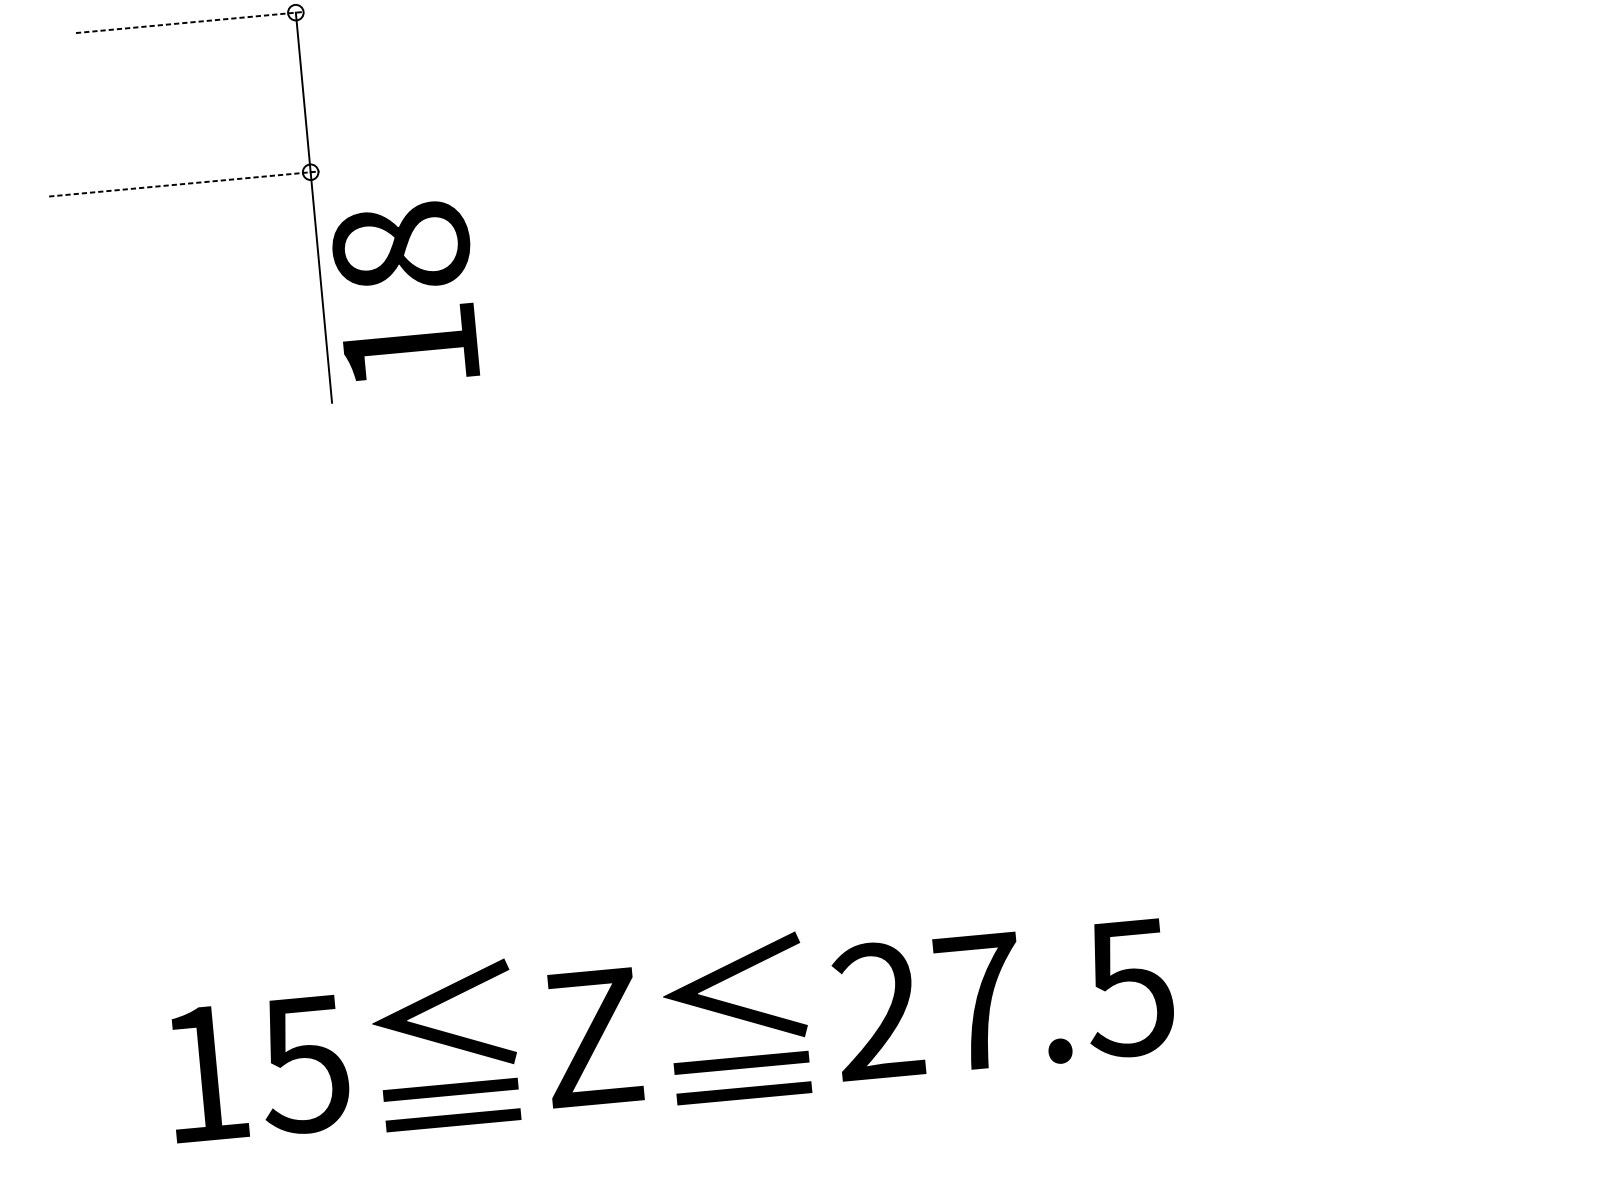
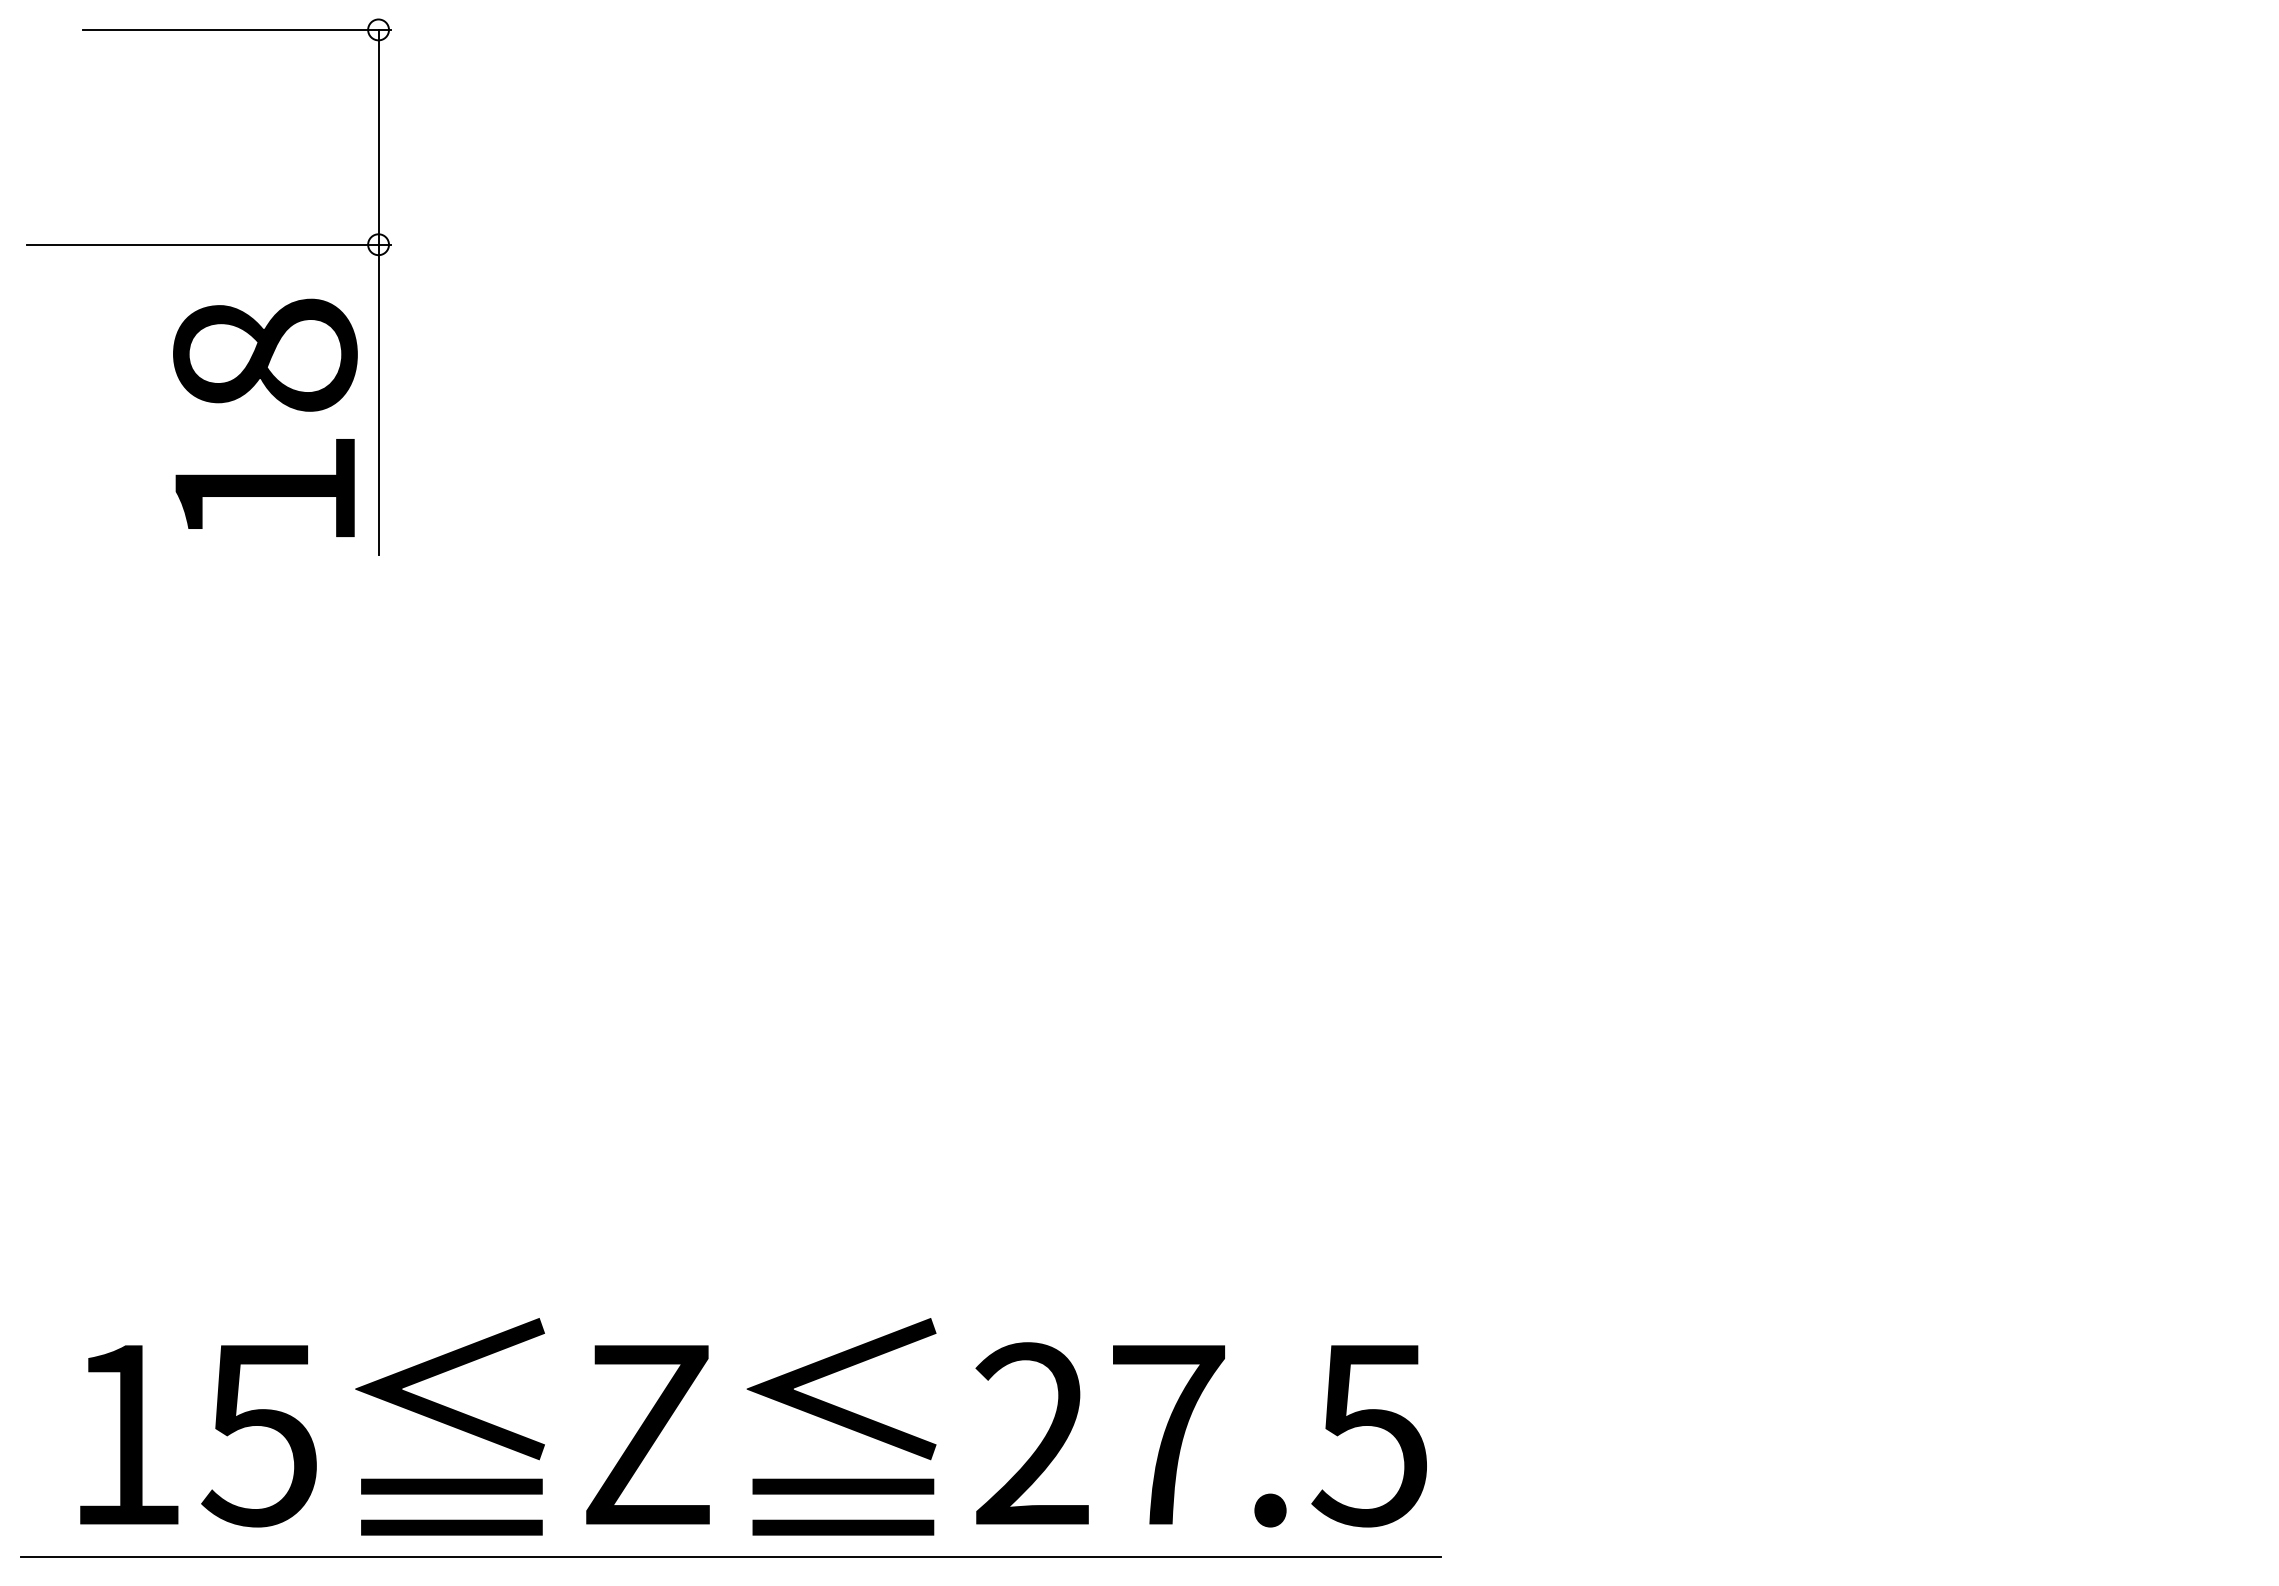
line: (190, 22) -> (236, 29), dashed -> solid
line: (184, 183) -> (208, 244), dashed -> solid
text: (405, 292) -> (265, 417), moved
line: (662, 1123) -> (730, 1557), added

